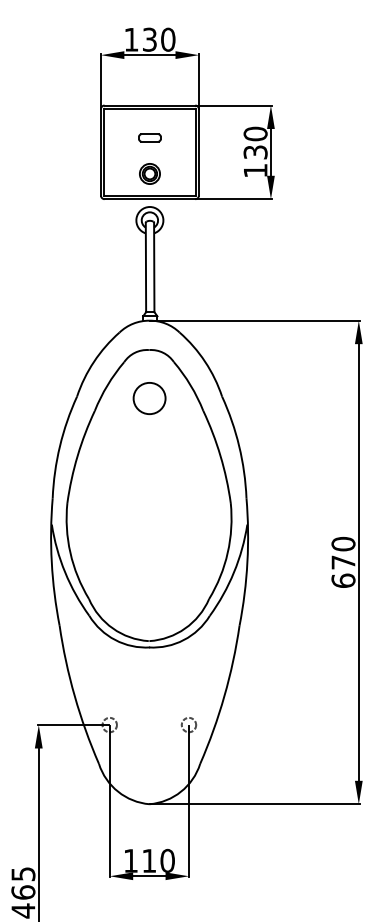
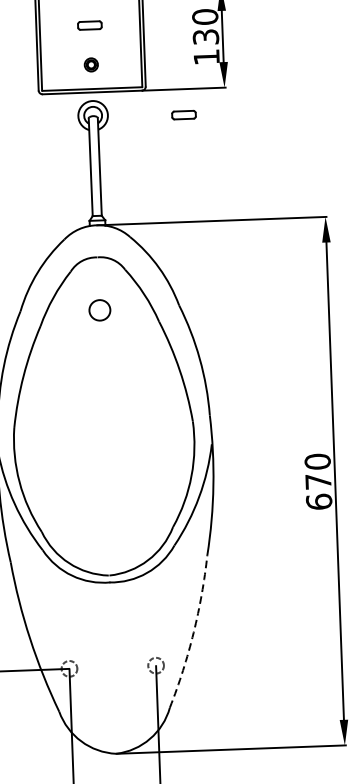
part: (149, 173) -> (90, 64), size x0.6
part: (232, 222) -> (183, 114), added
part: (149, 398) -> (99, 310), size x0.6
arc: (224, 696) -> (193, 633), solid -> dashed

